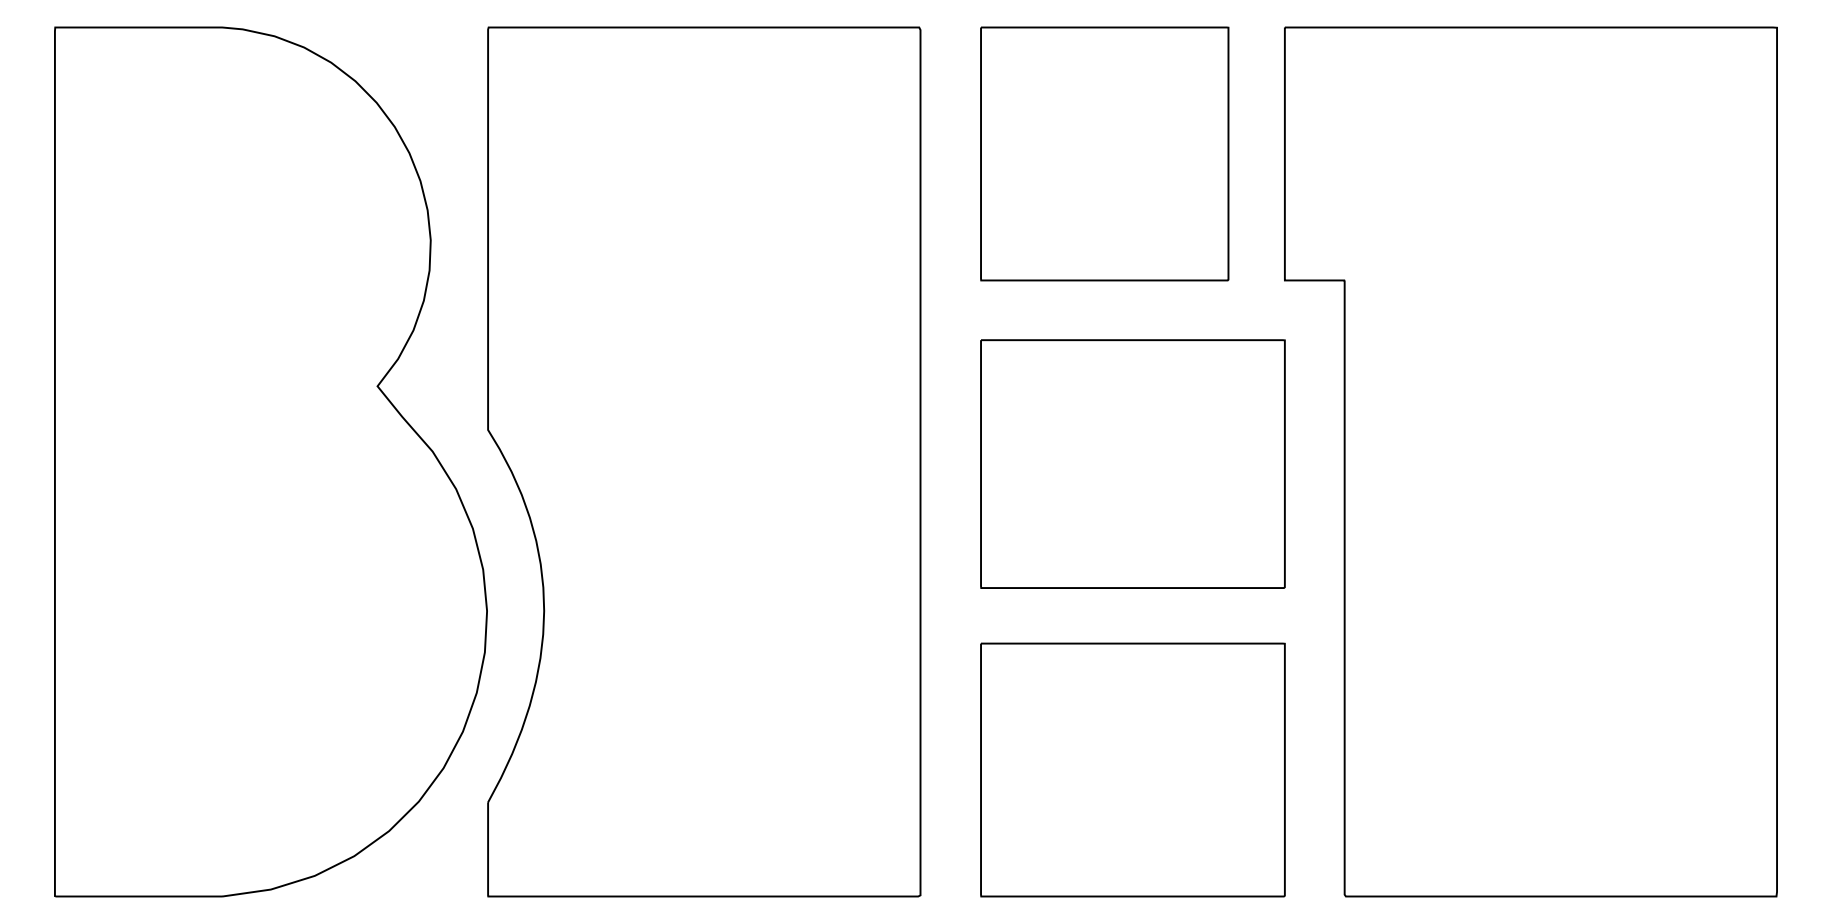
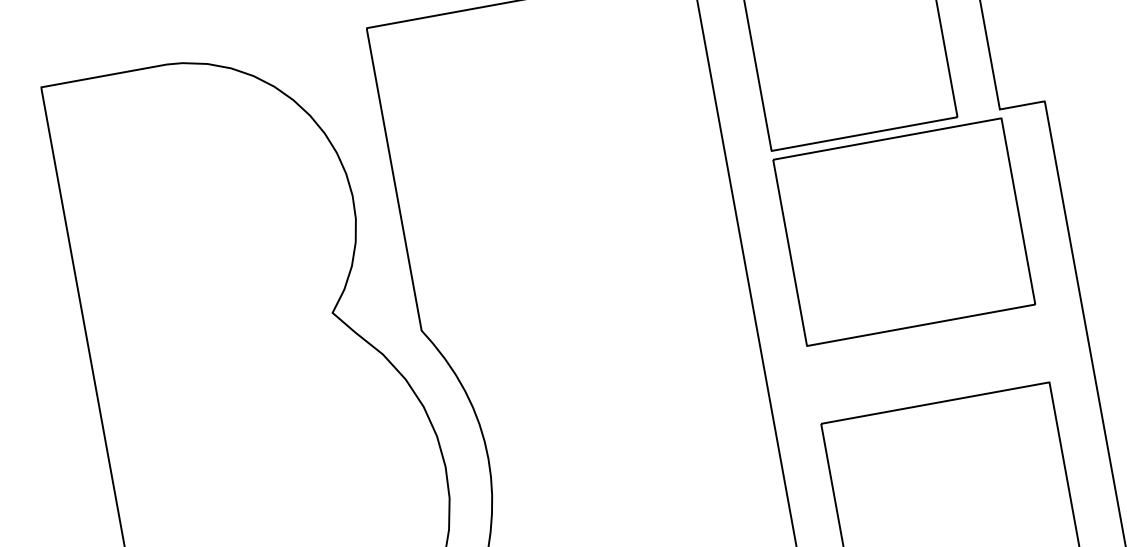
part: (1132, 463) -> (903, 231), moved

